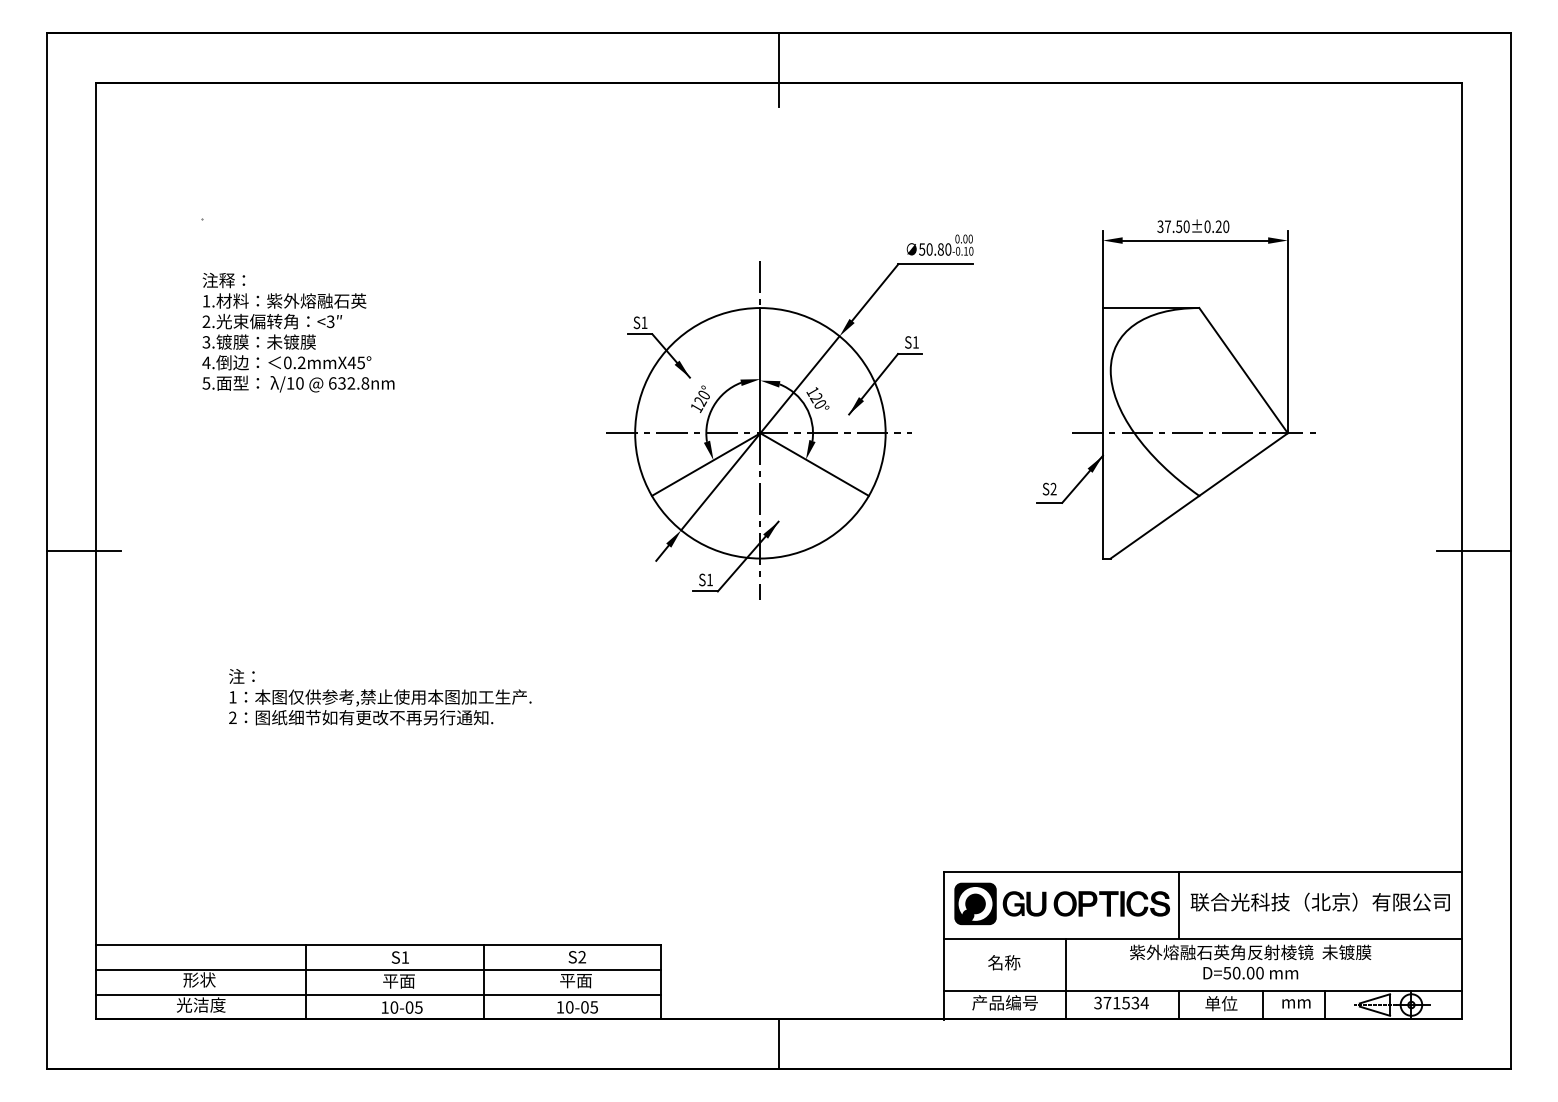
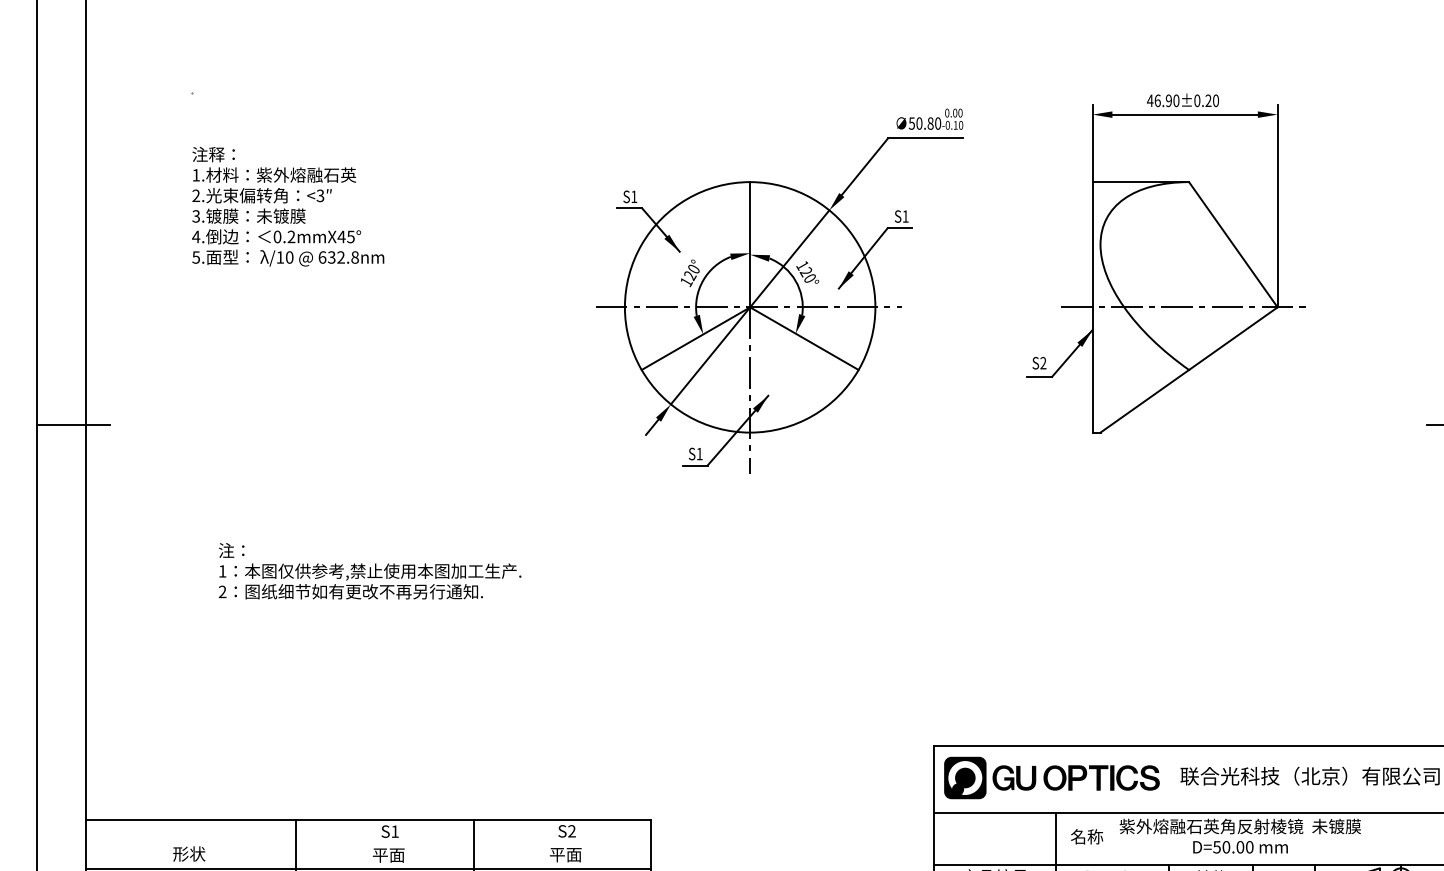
text: (1169, 226) -> (1159, 100), 37.50±0.20 -> 46.90±0.20
line: (760, 282) -> (750, 156), removed
line: (1179, 904) -> (1169, 778), removed
text: (1004, 962) -> (1087, 836), moved
line: (378, 970) -> (368, 844), removed

